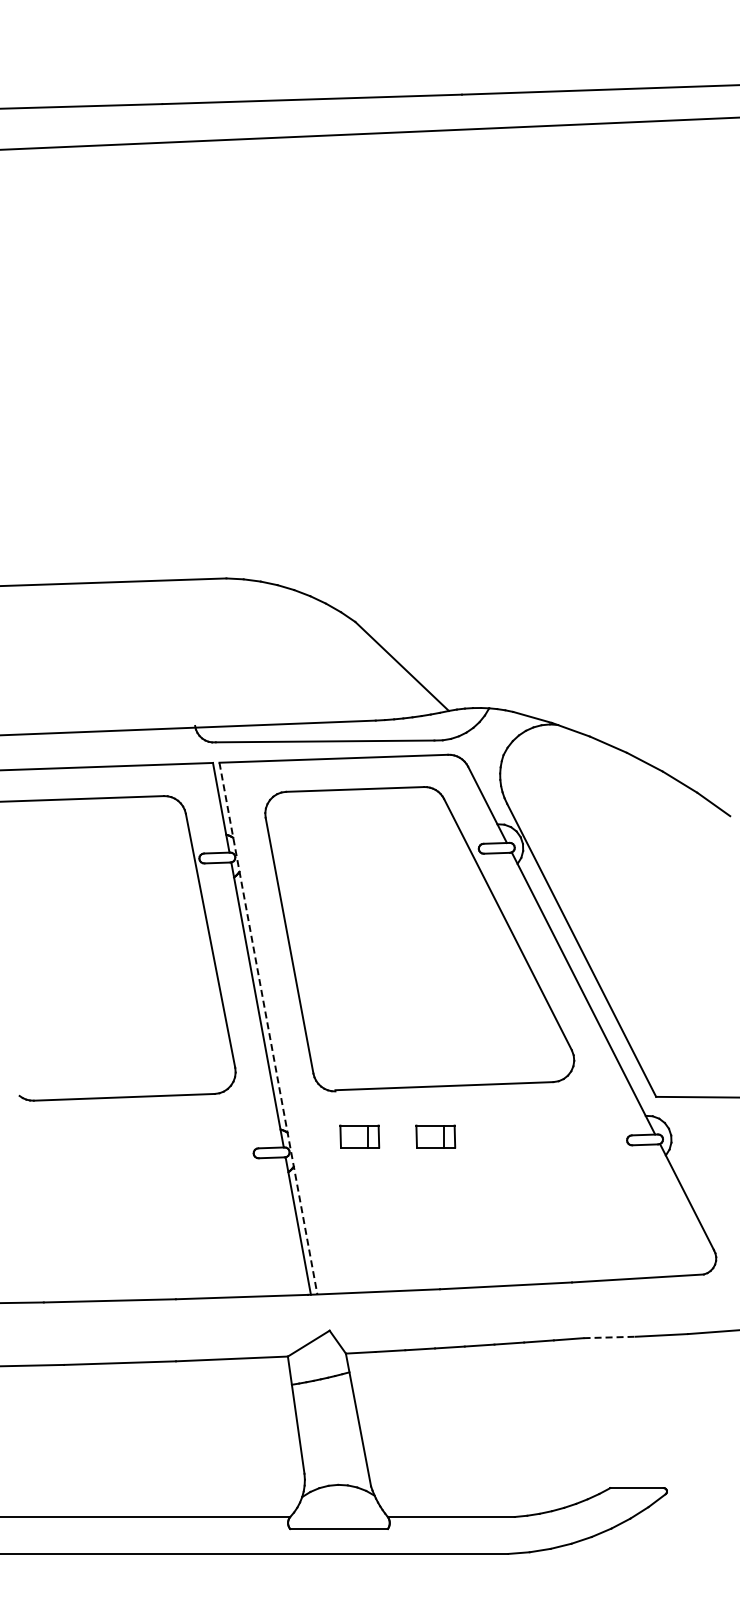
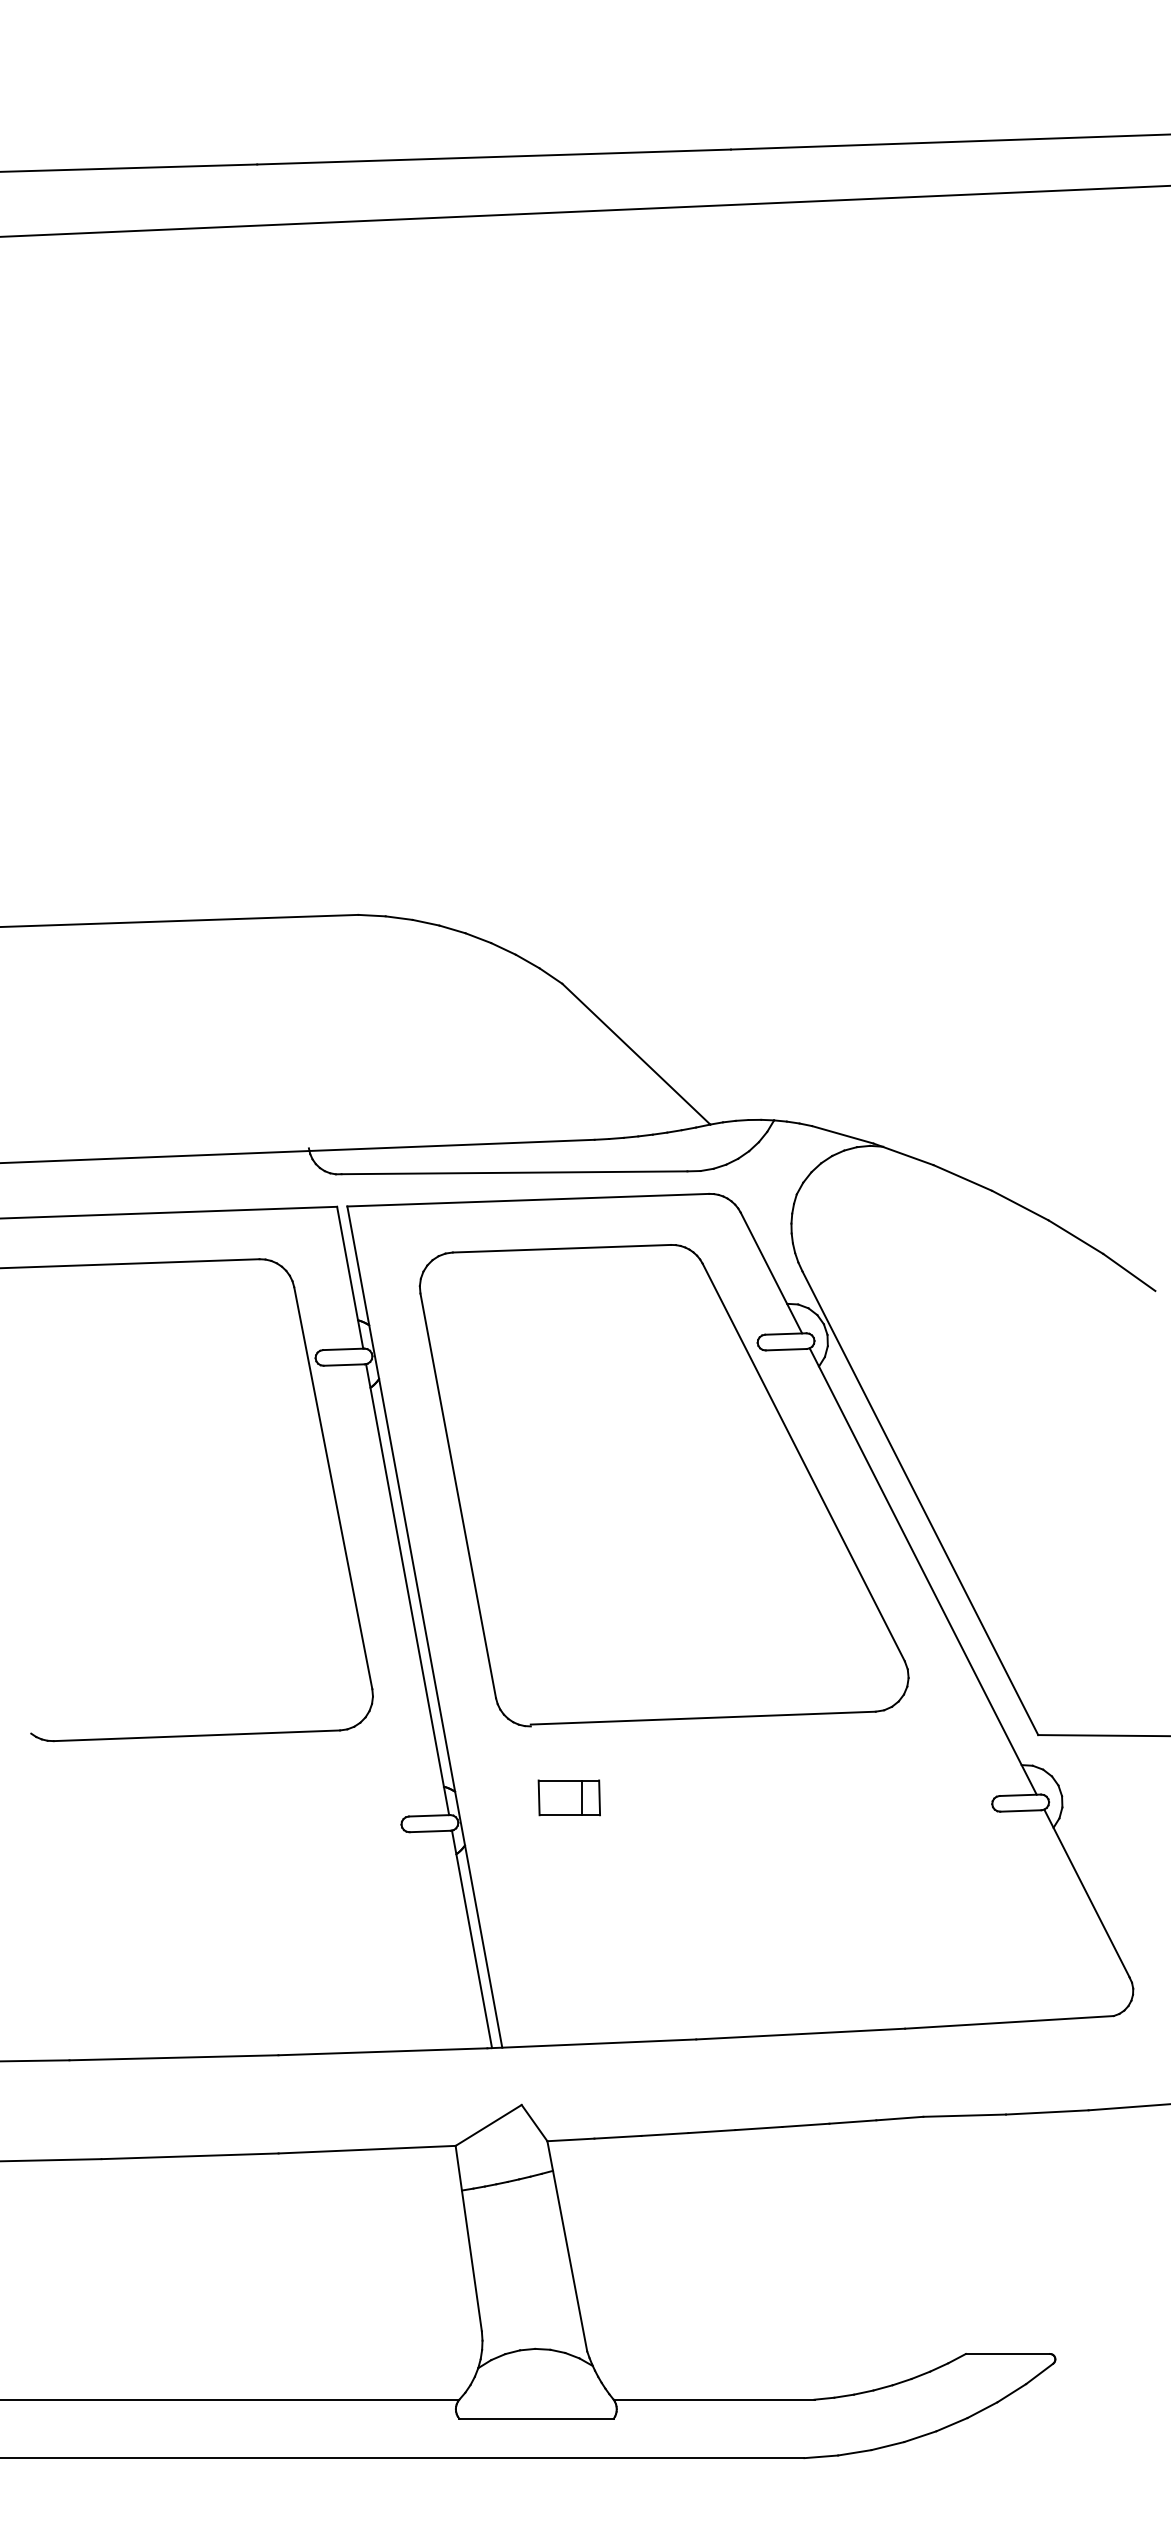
line: (268, 1029) -> (424, 1628), dashed -> solid
part: (435, 1136) -> (689, 1797), removed
line: (610, 1337) -> (965, 2115), dashed -> solid

